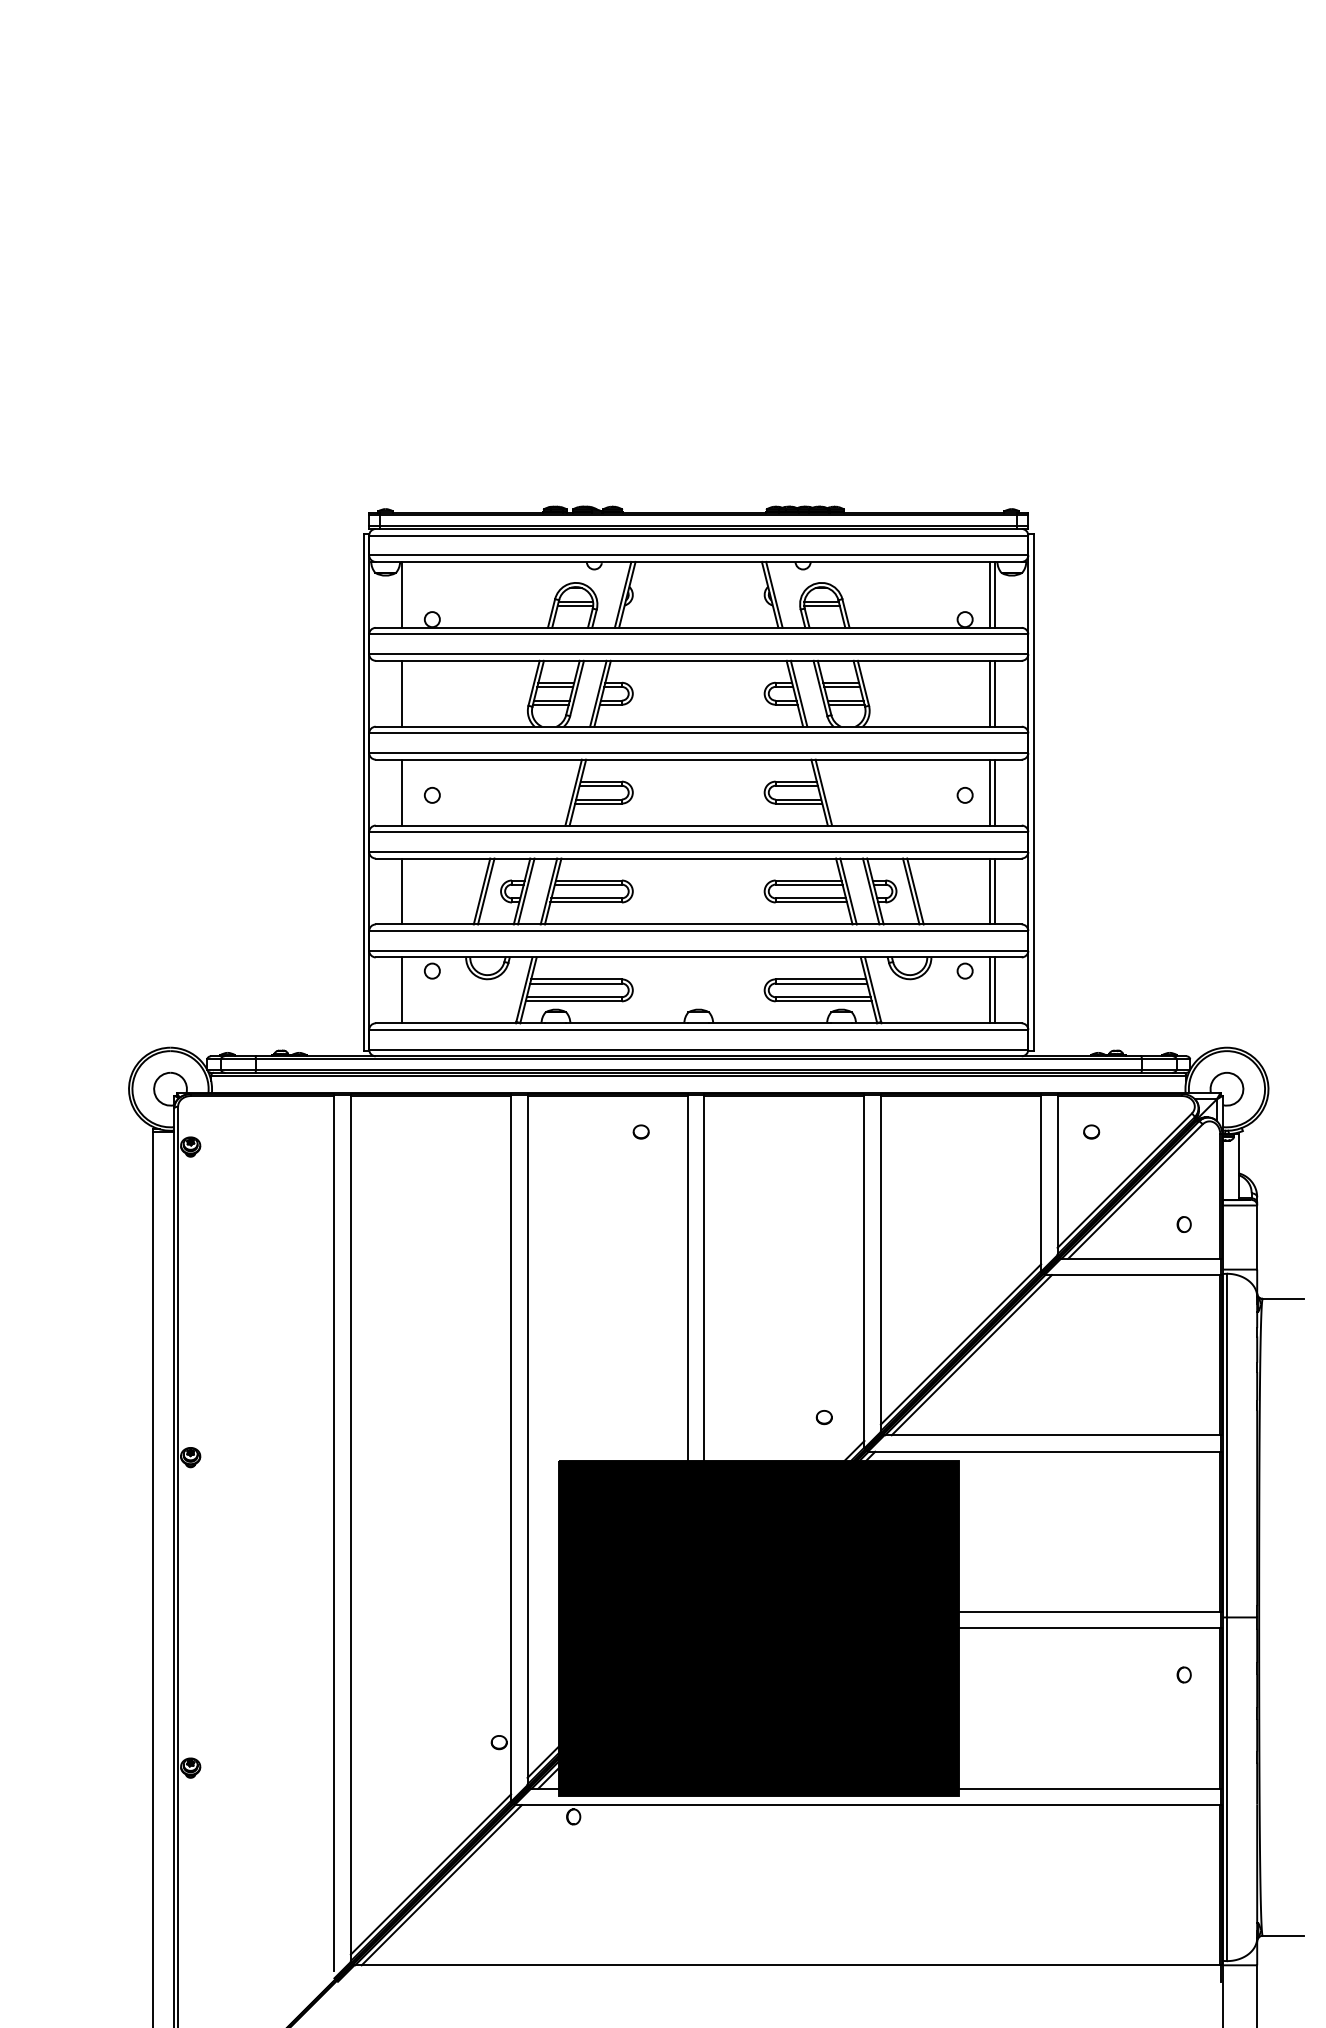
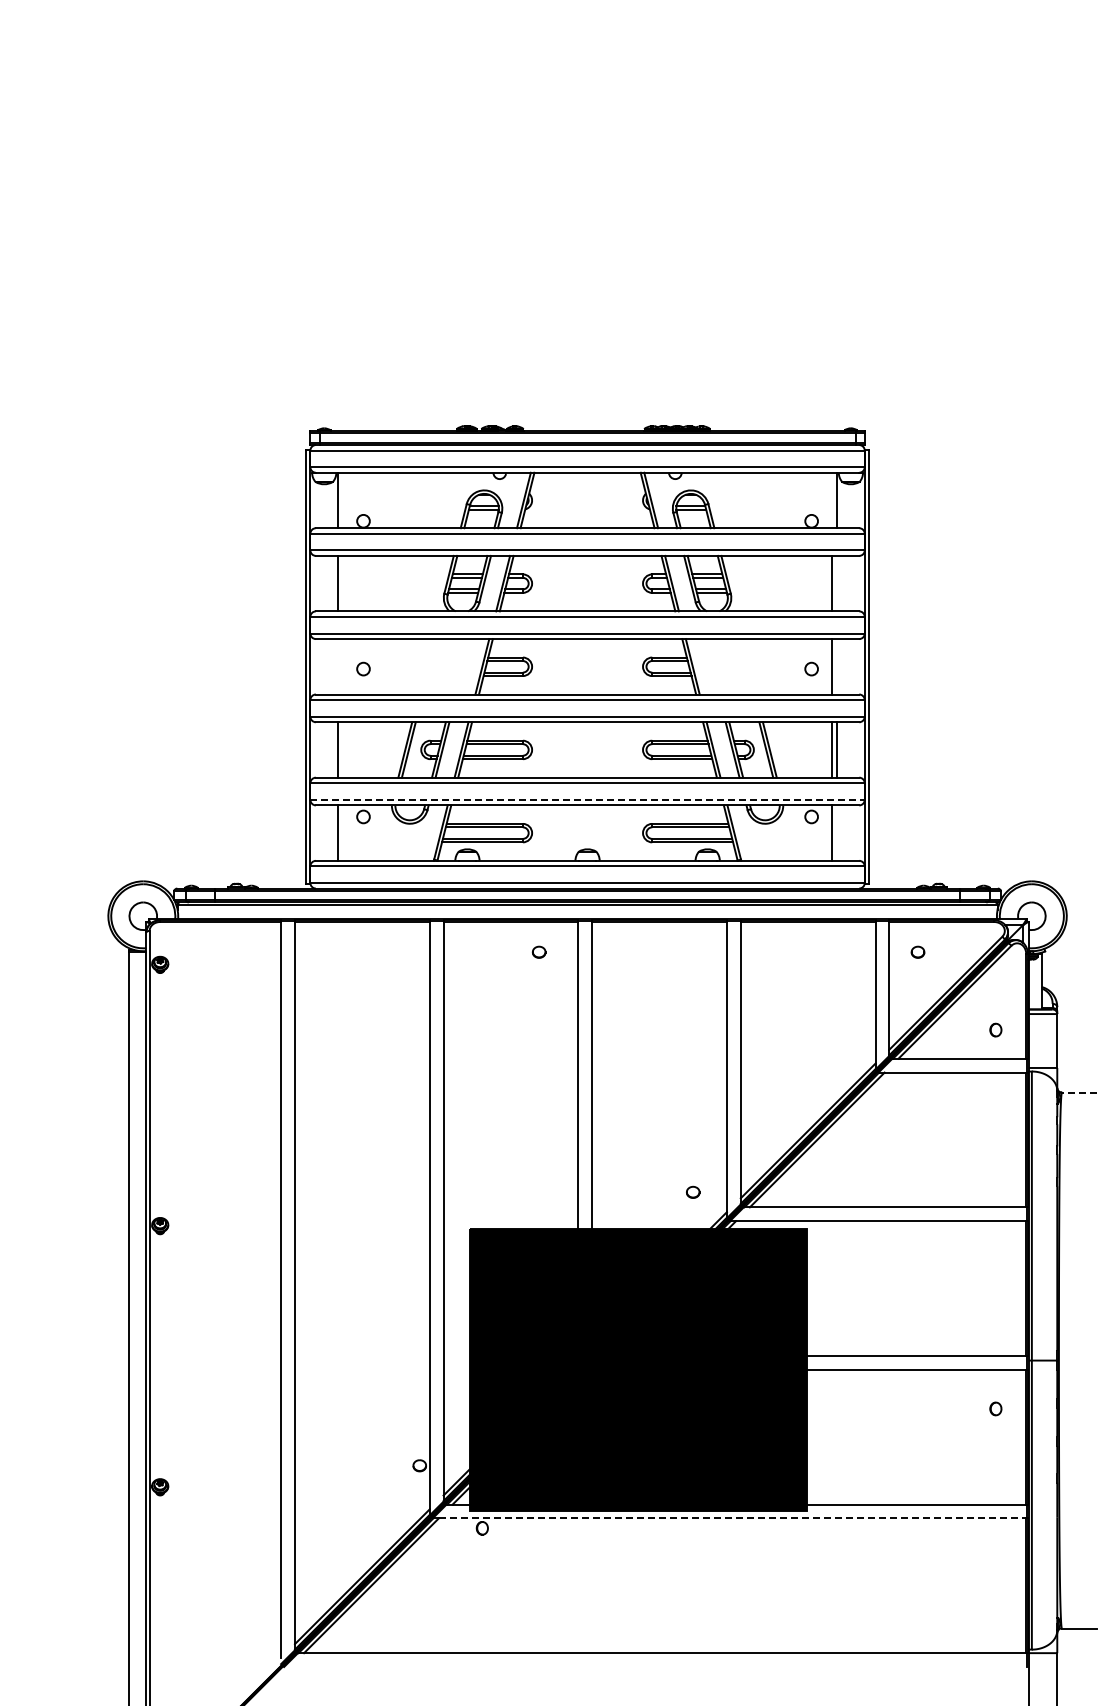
line: (989, 594) -> (832, 500), removed
line: (995, 693) -> (837, 583), removed
line: (402, 792) -> (338, 666), removed
line: (995, 792) -> (837, 666), removed
line: (699, 950) -> (588, 799), solid -> dashed
line: (995, 989) -> (837, 832), removed
line: (1282, 1298) -> (1078, 1092), solid -> dashed
line: (871, 1805) -> (732, 1518), solid -> dashed

